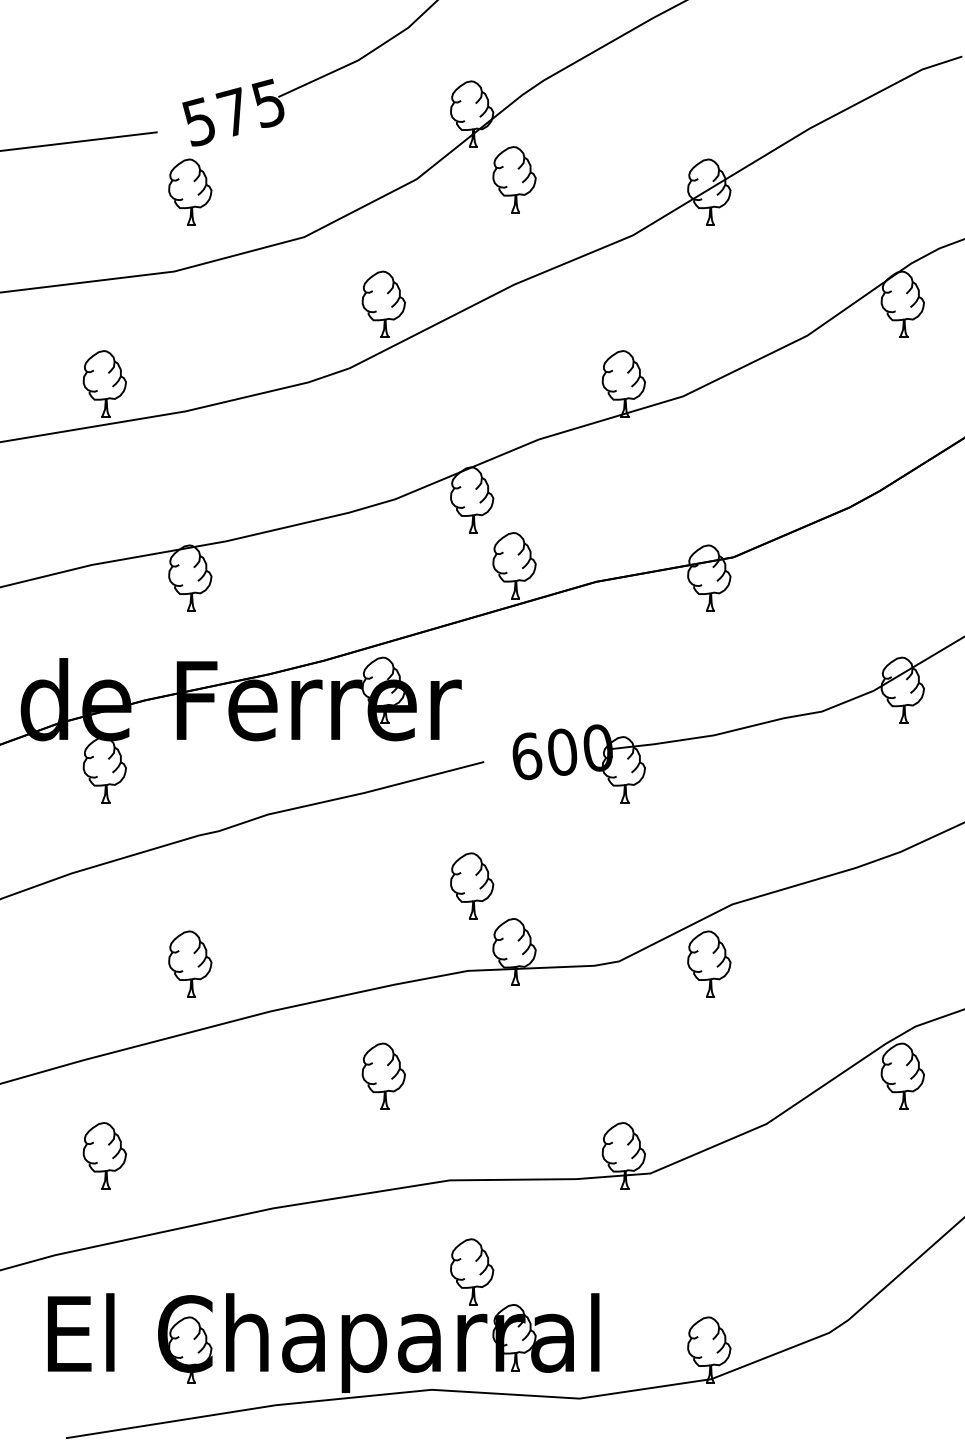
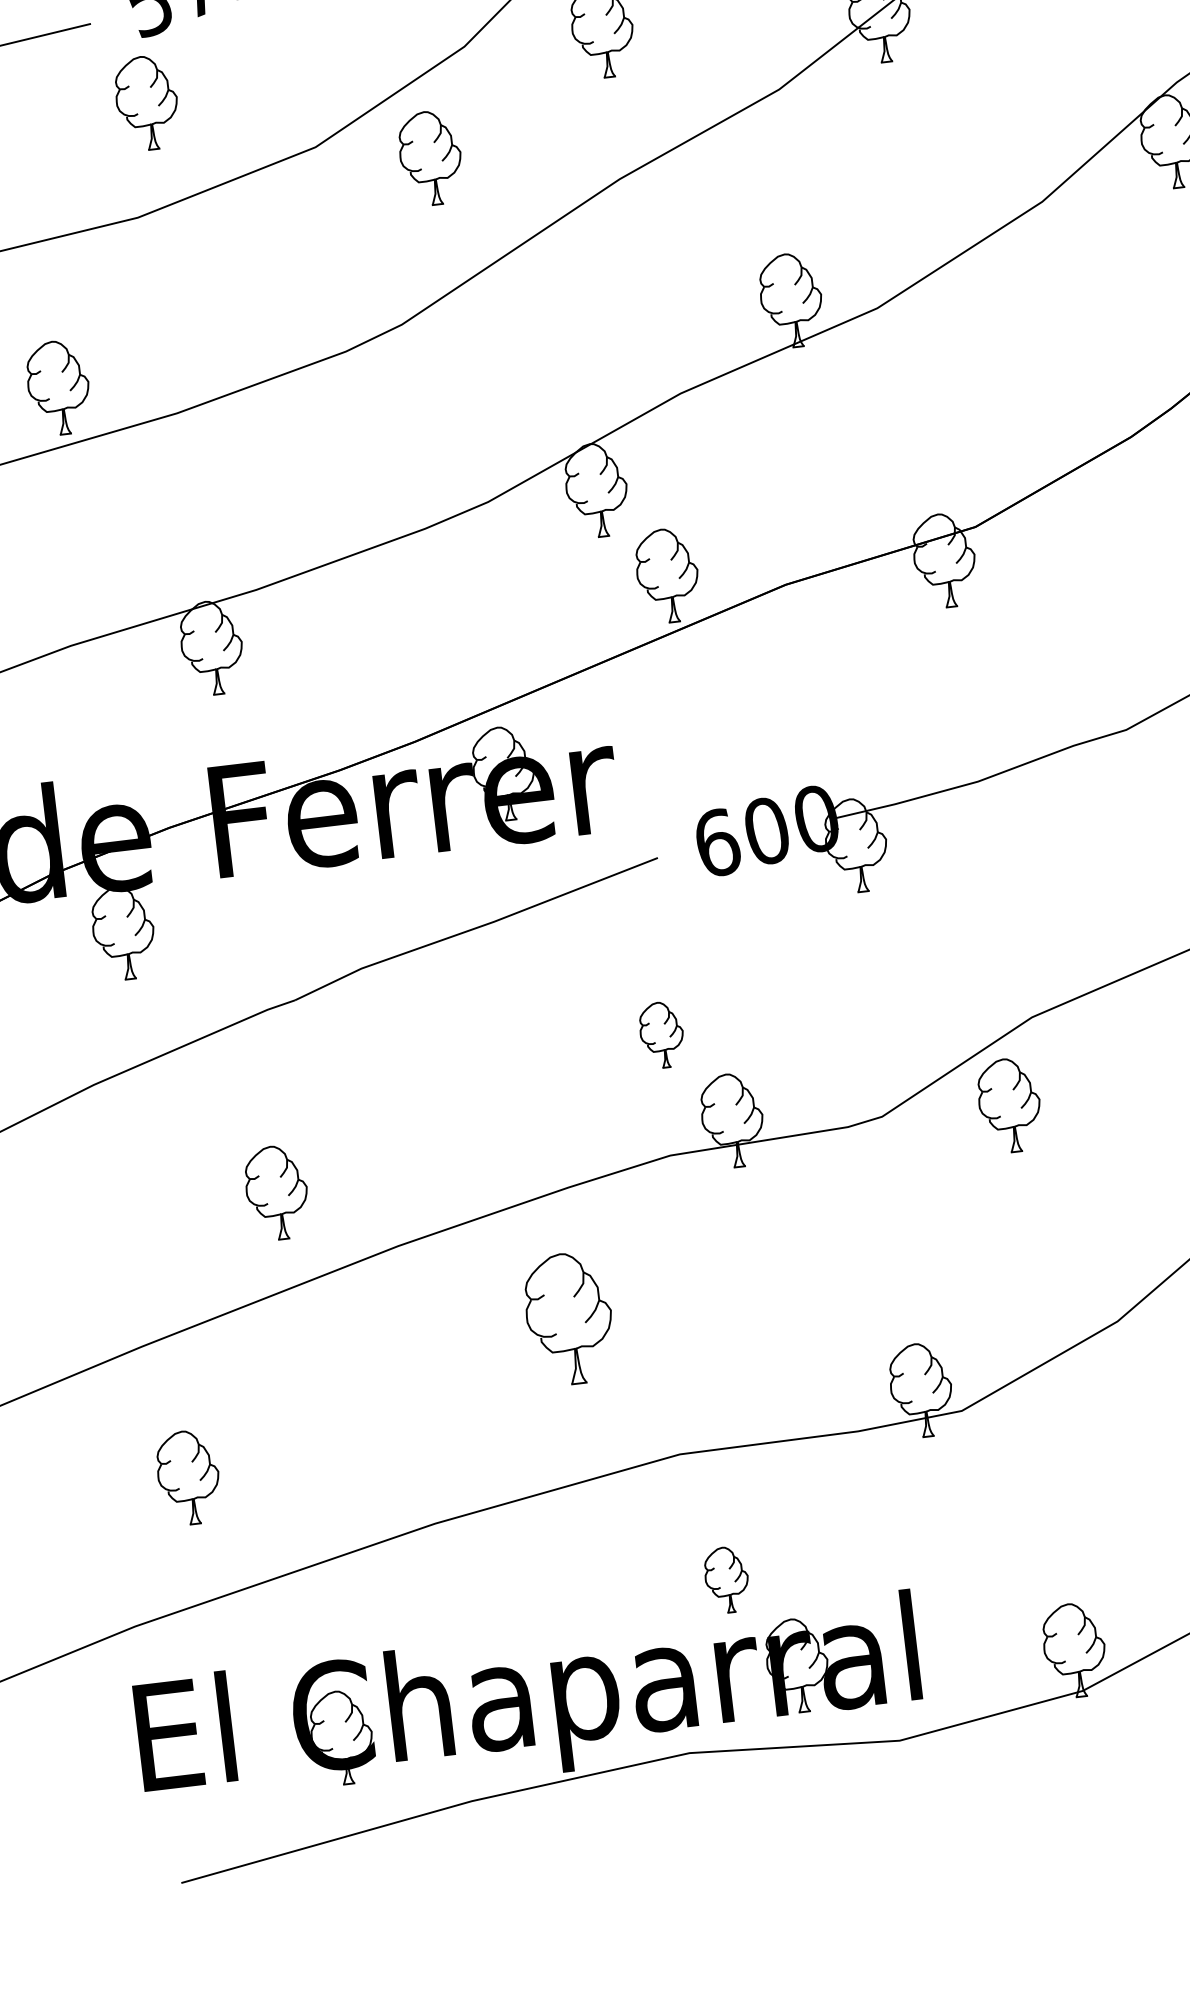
part: (383, 303) -> (430, 157), moved
part: (472, 885) -> (662, 1034), size x0.7
part: (383, 1075) -> (568, 1317), size x1.4
part: (472, 1271) -> (727, 1579), size x0.7

